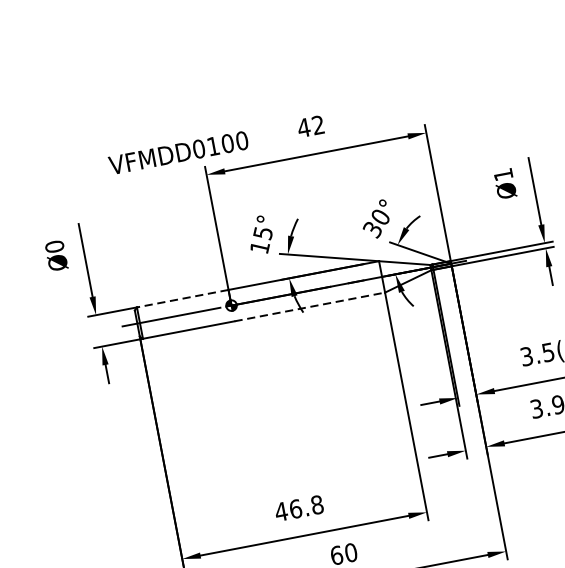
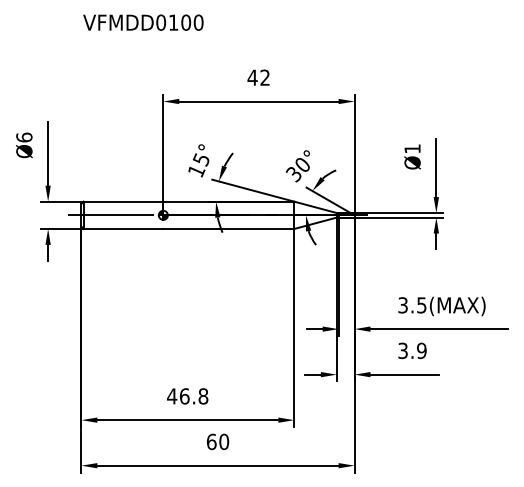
text: (178, 152) -> (143, 22), moved
text: (54, 246) -> (24, 137), Ø0 -> Ø6
line: (182, 298) -> (123, 201), dashed -> solid
line: (310, 306) -> (229, 228), dashed -> solid

